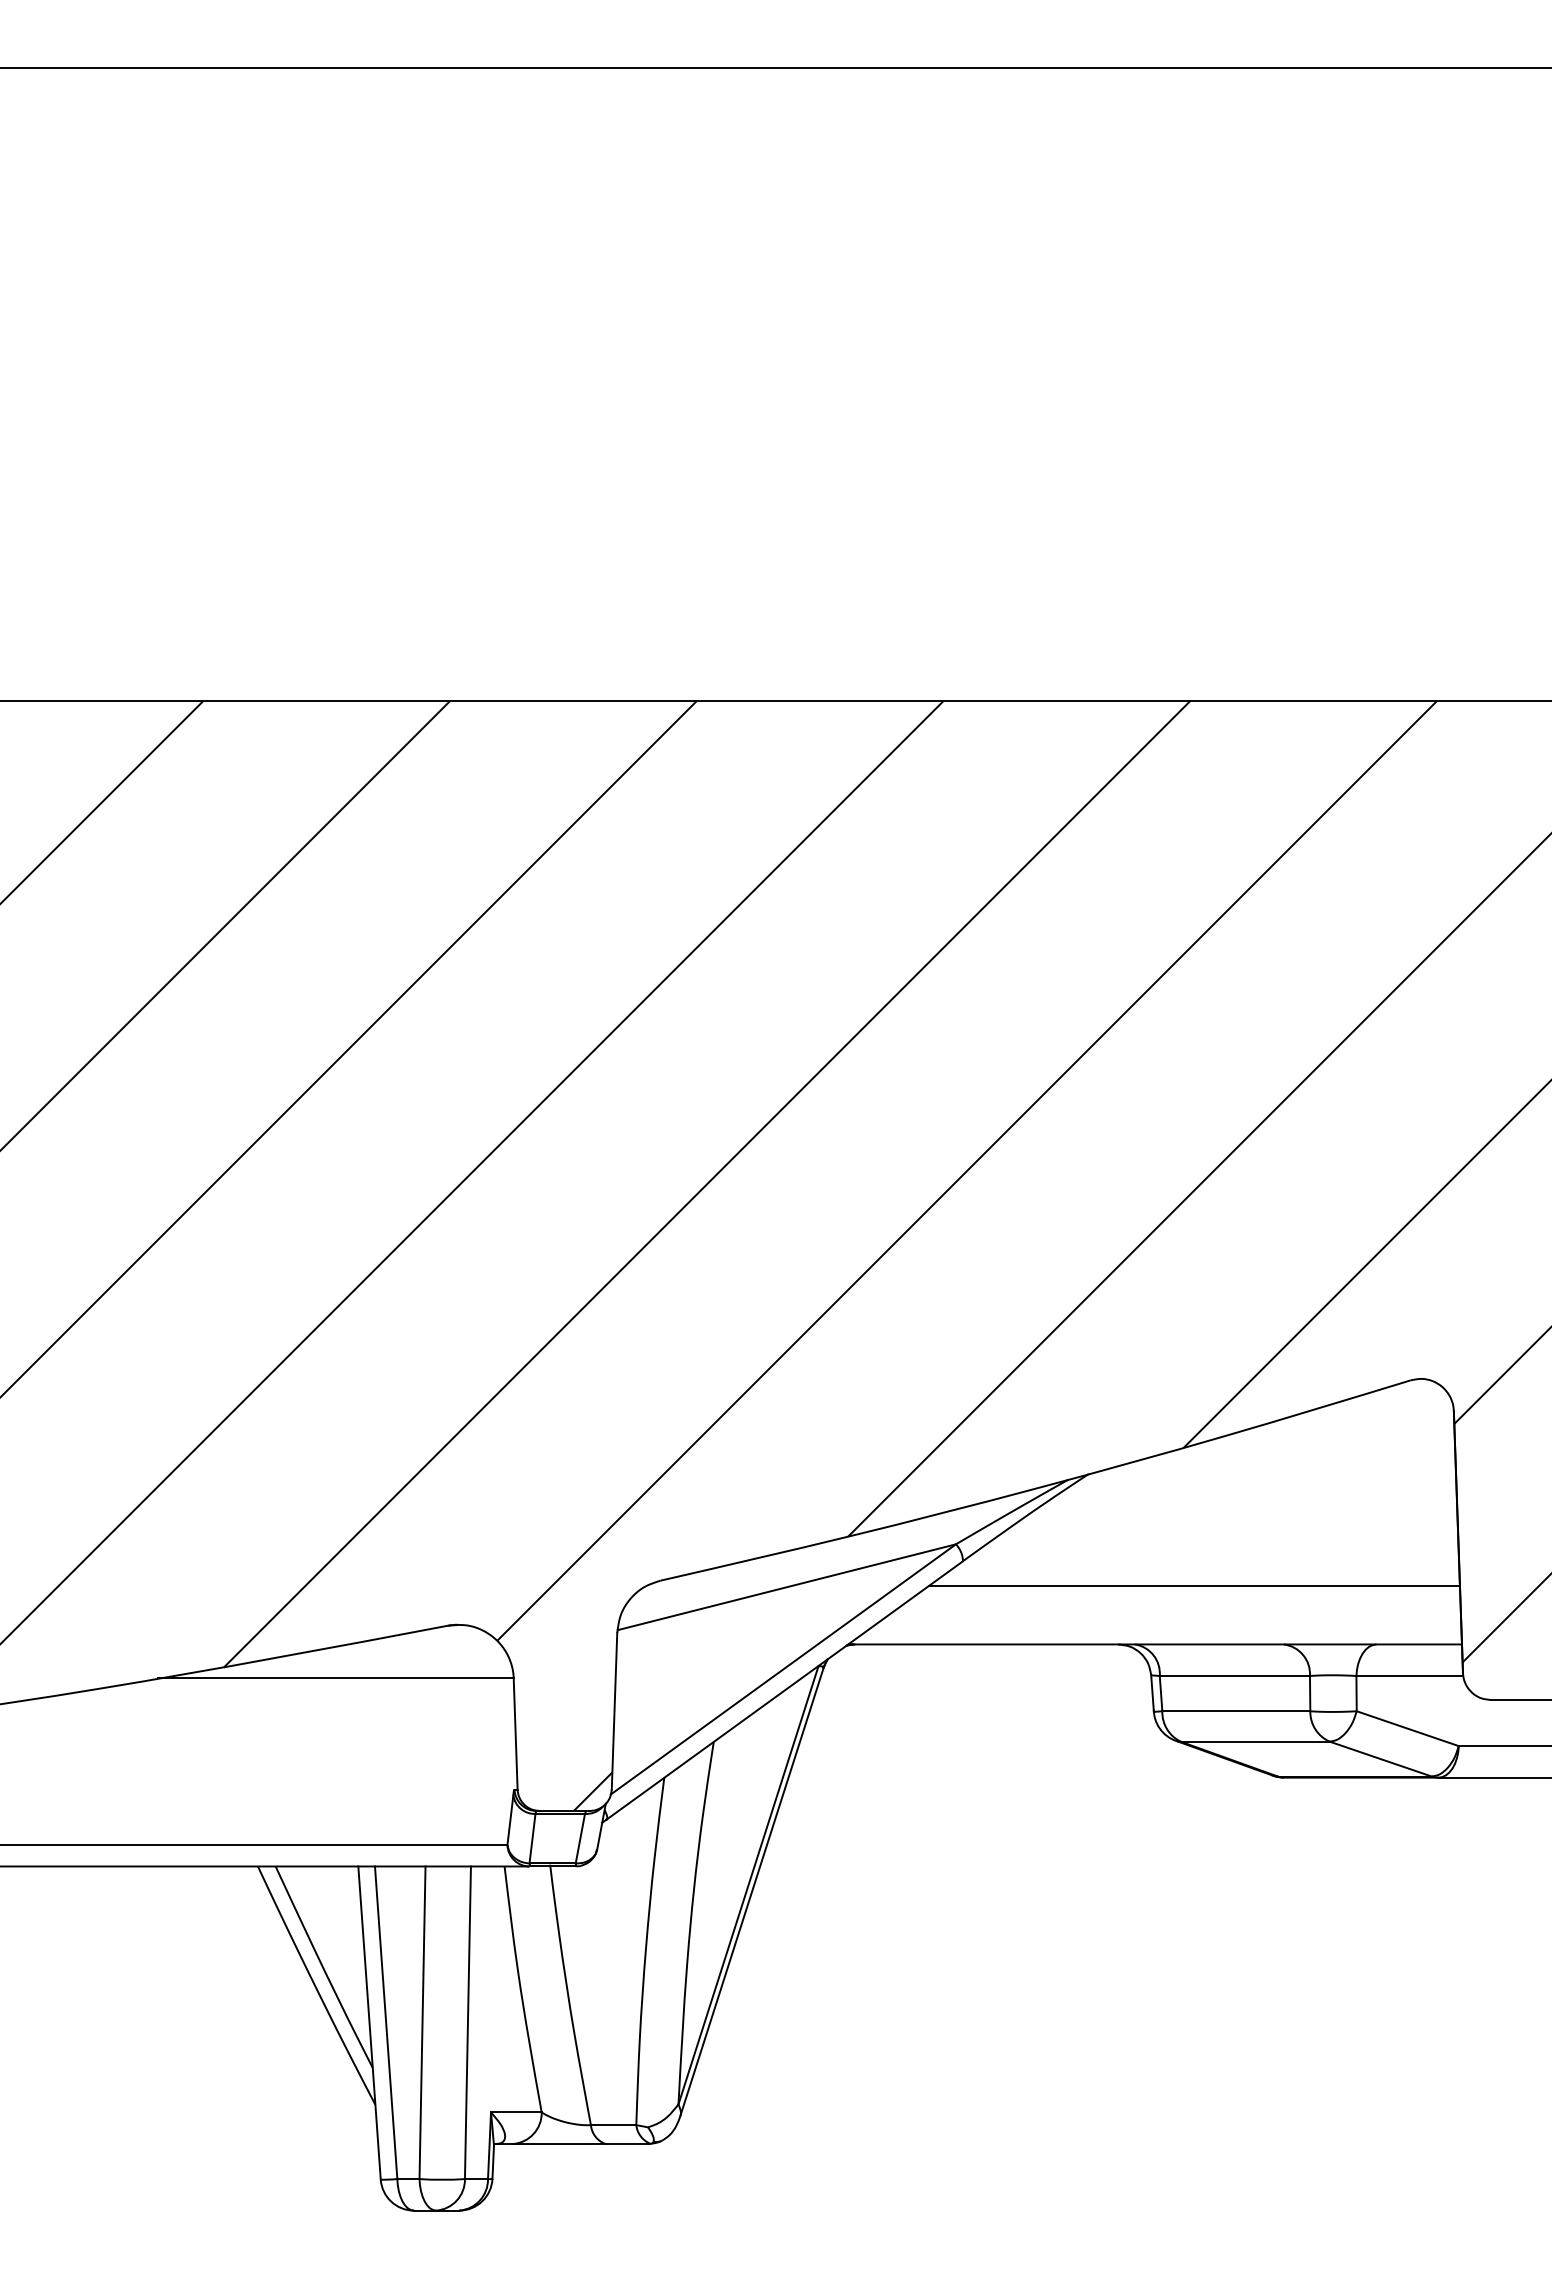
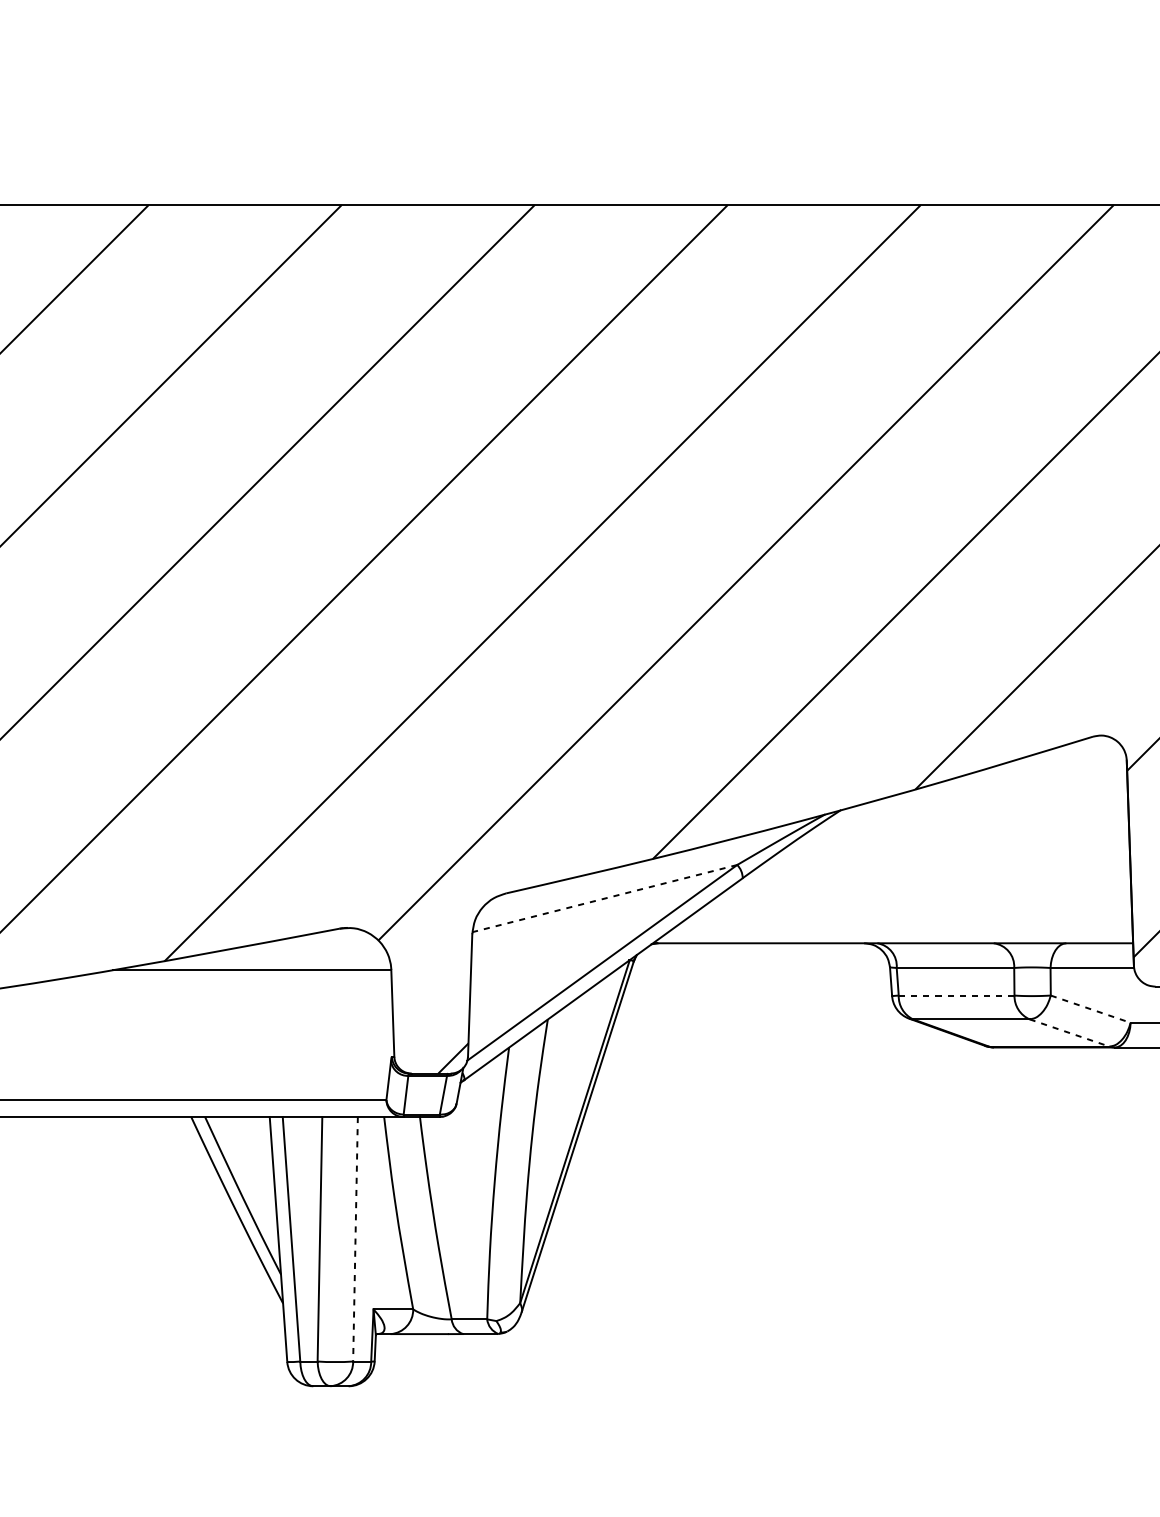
line: (1193, 1586) -> (923, 897), removed
line: (786, 1587) -> (604, 898), solid -> dashed
line: (1236, 1711) -> (956, 995), solid -> dashed
line: (1407, 1728) -> (1090, 1009), solid -> dashed
line: (1380, 1759) -> (1069, 1033), solid -> dashed
line: (467, 2023) -> (355, 1239), solid -> dashed

